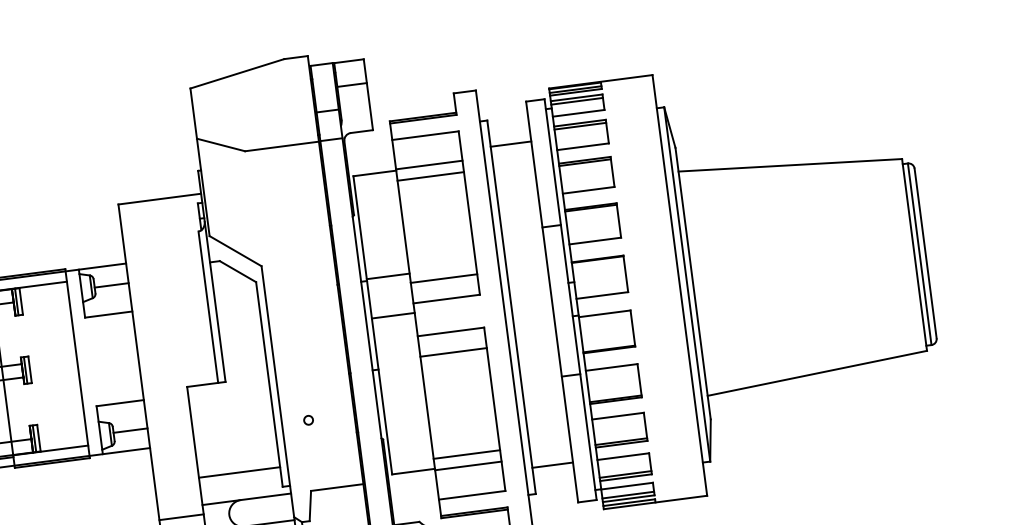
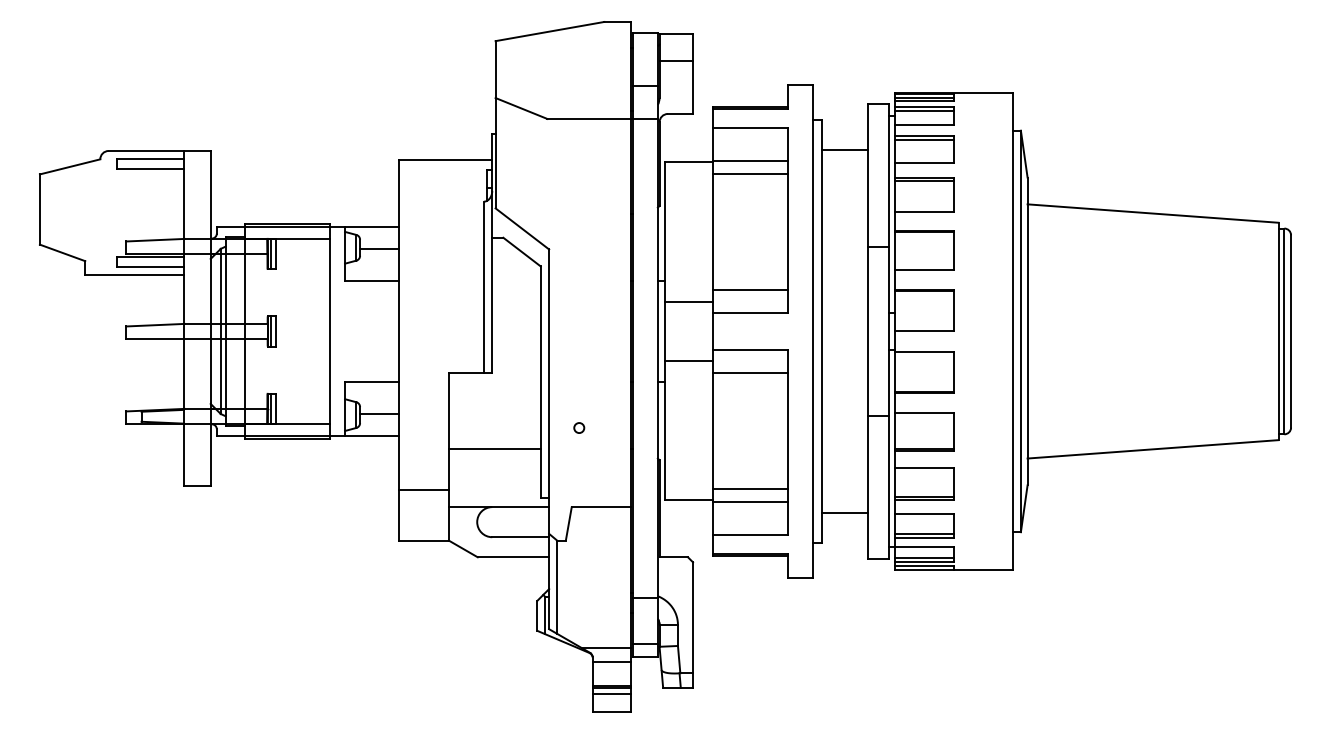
line: (387, 276) -> (688, 302), moved
line: (393, 315) -> (688, 360), moved
line: (239, 472) -> (494, 449), moved
line: (181, 517) -> (423, 489), moved

